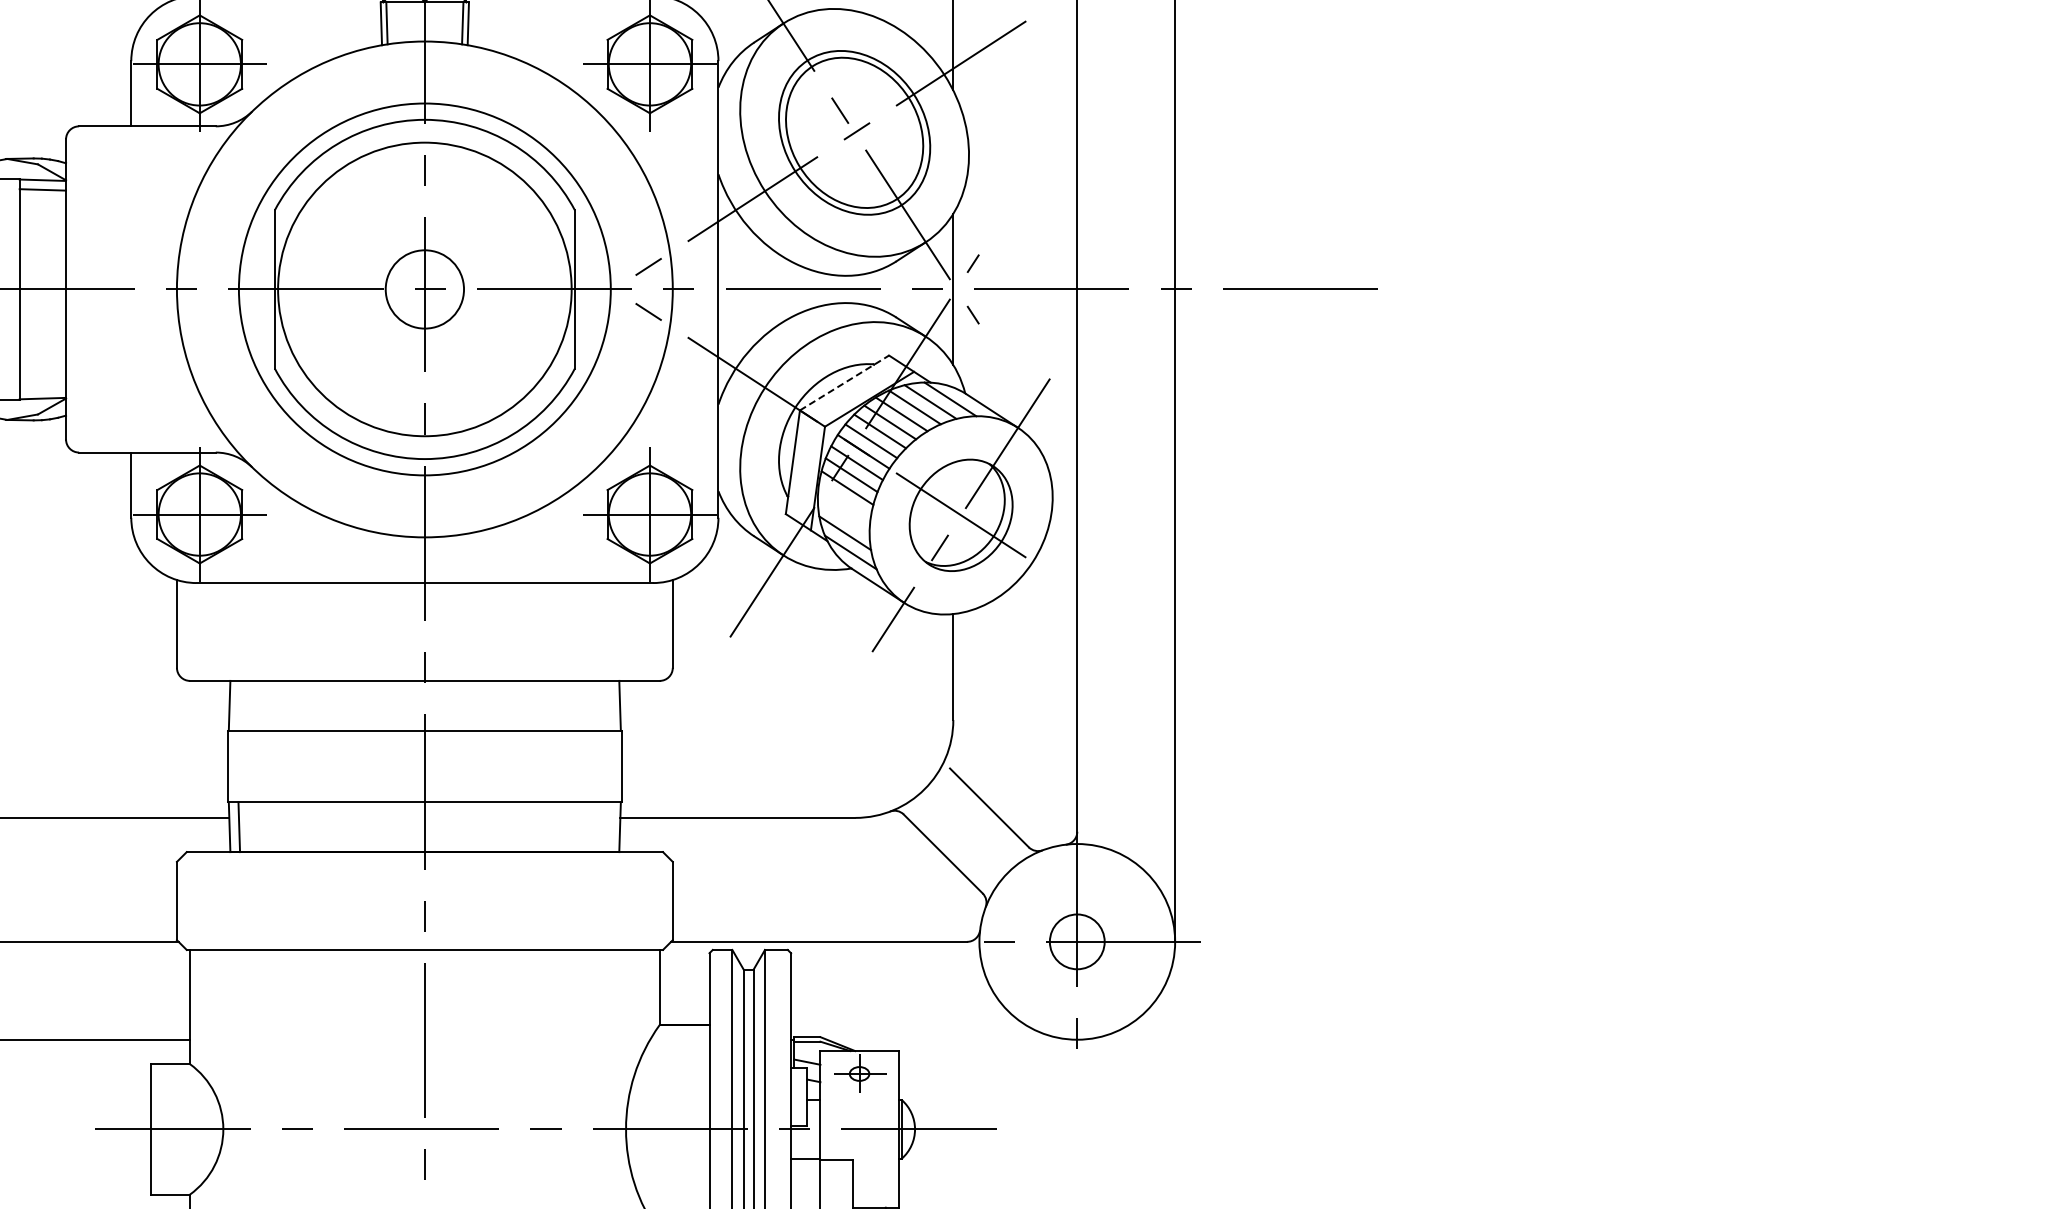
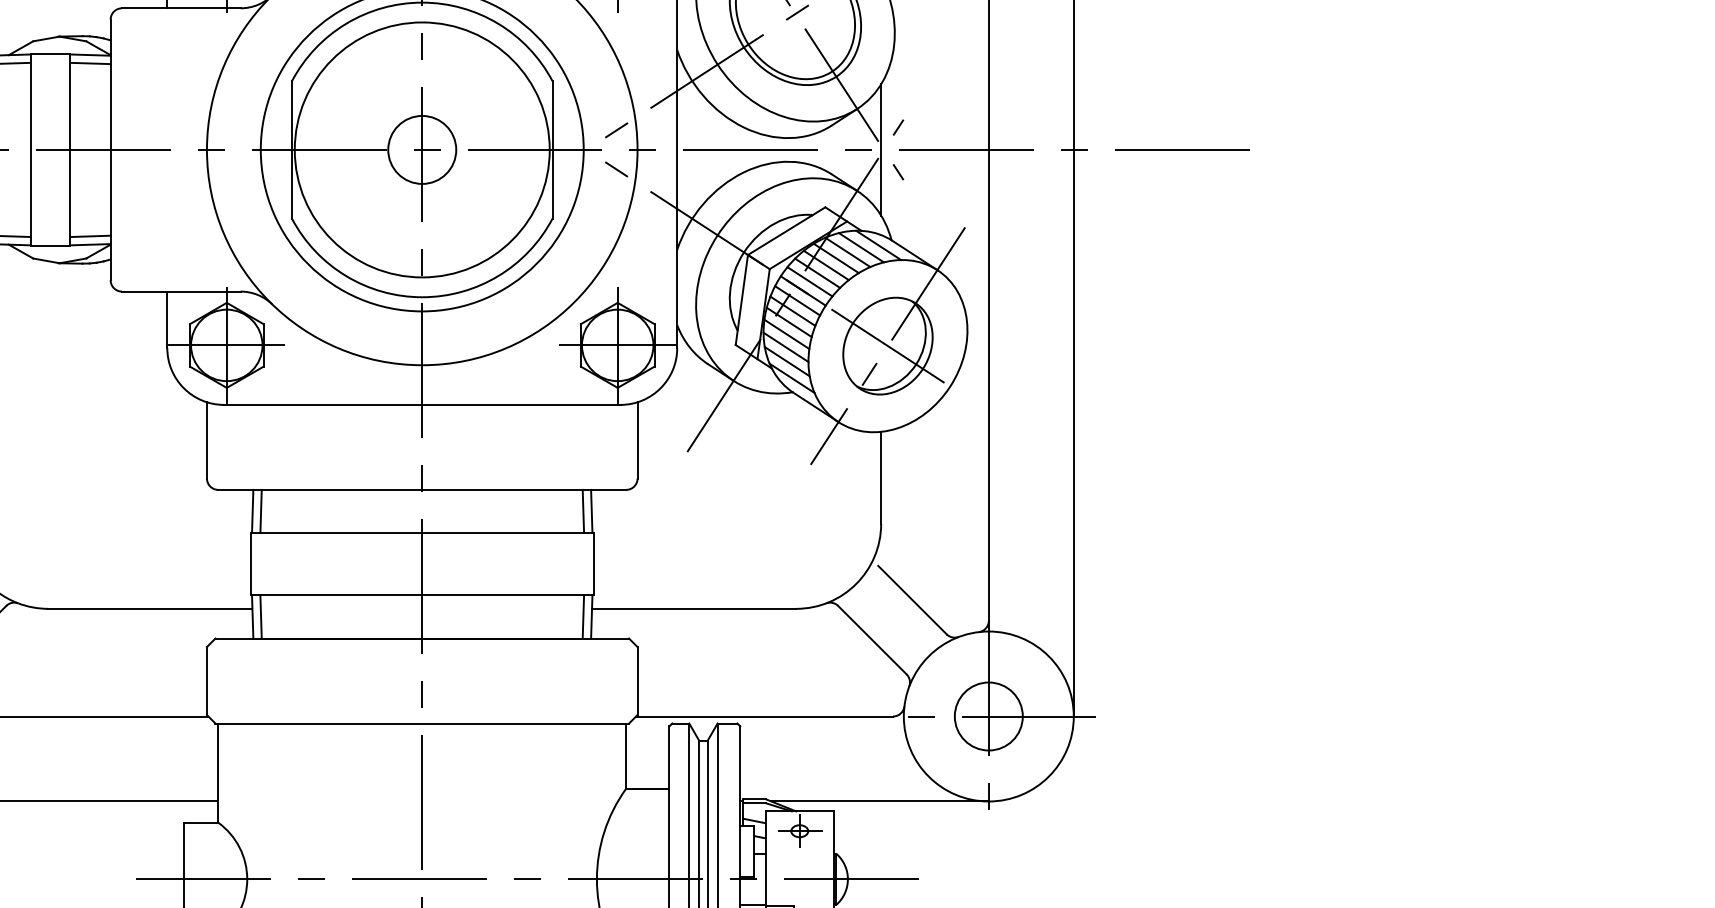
line: (844, 382) -> (786, 230), dashed -> solid
line: (42, 388) -> (90, 235), added
line: (844, 501) -> (786, 334), added
line: (843, 516) -> (785, 347), added
line: (239, 705) -> (261, 511), added
line: (610, 705) -> (583, 511), added
line: (610, 827) -> (583, 617), added
circle: (1077, 941) -> (989, 716), size x1.43
line: (951, 1039) -> (879, 801), added

